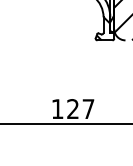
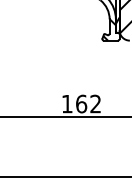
text: (80, 108) -> (88, 103), 127 -> 162

